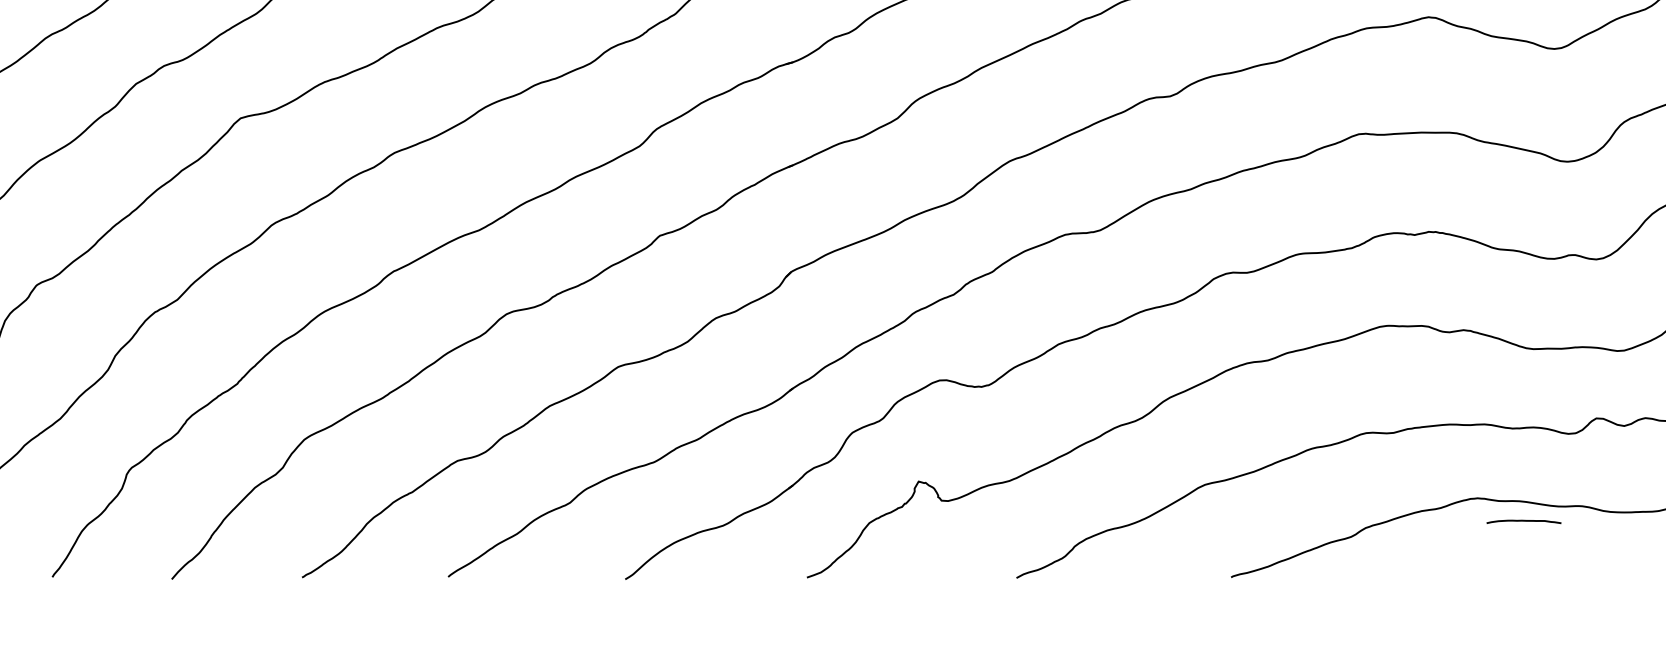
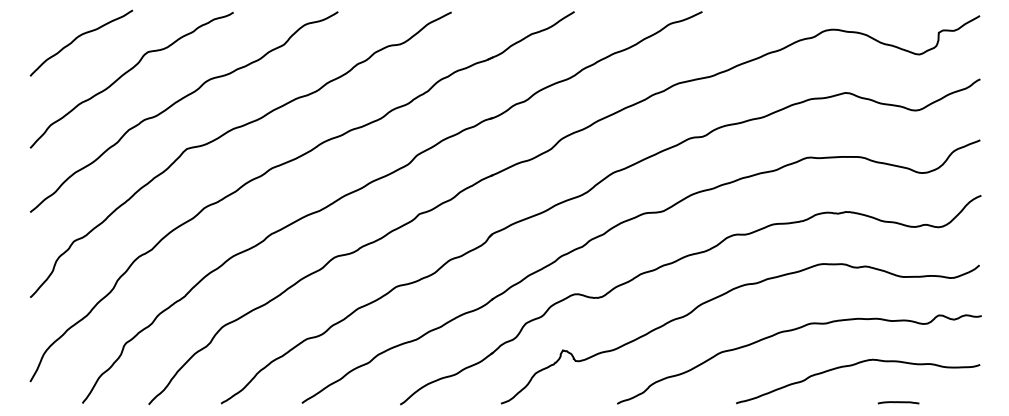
line: (1523, 521) -> (898, 402), moved

